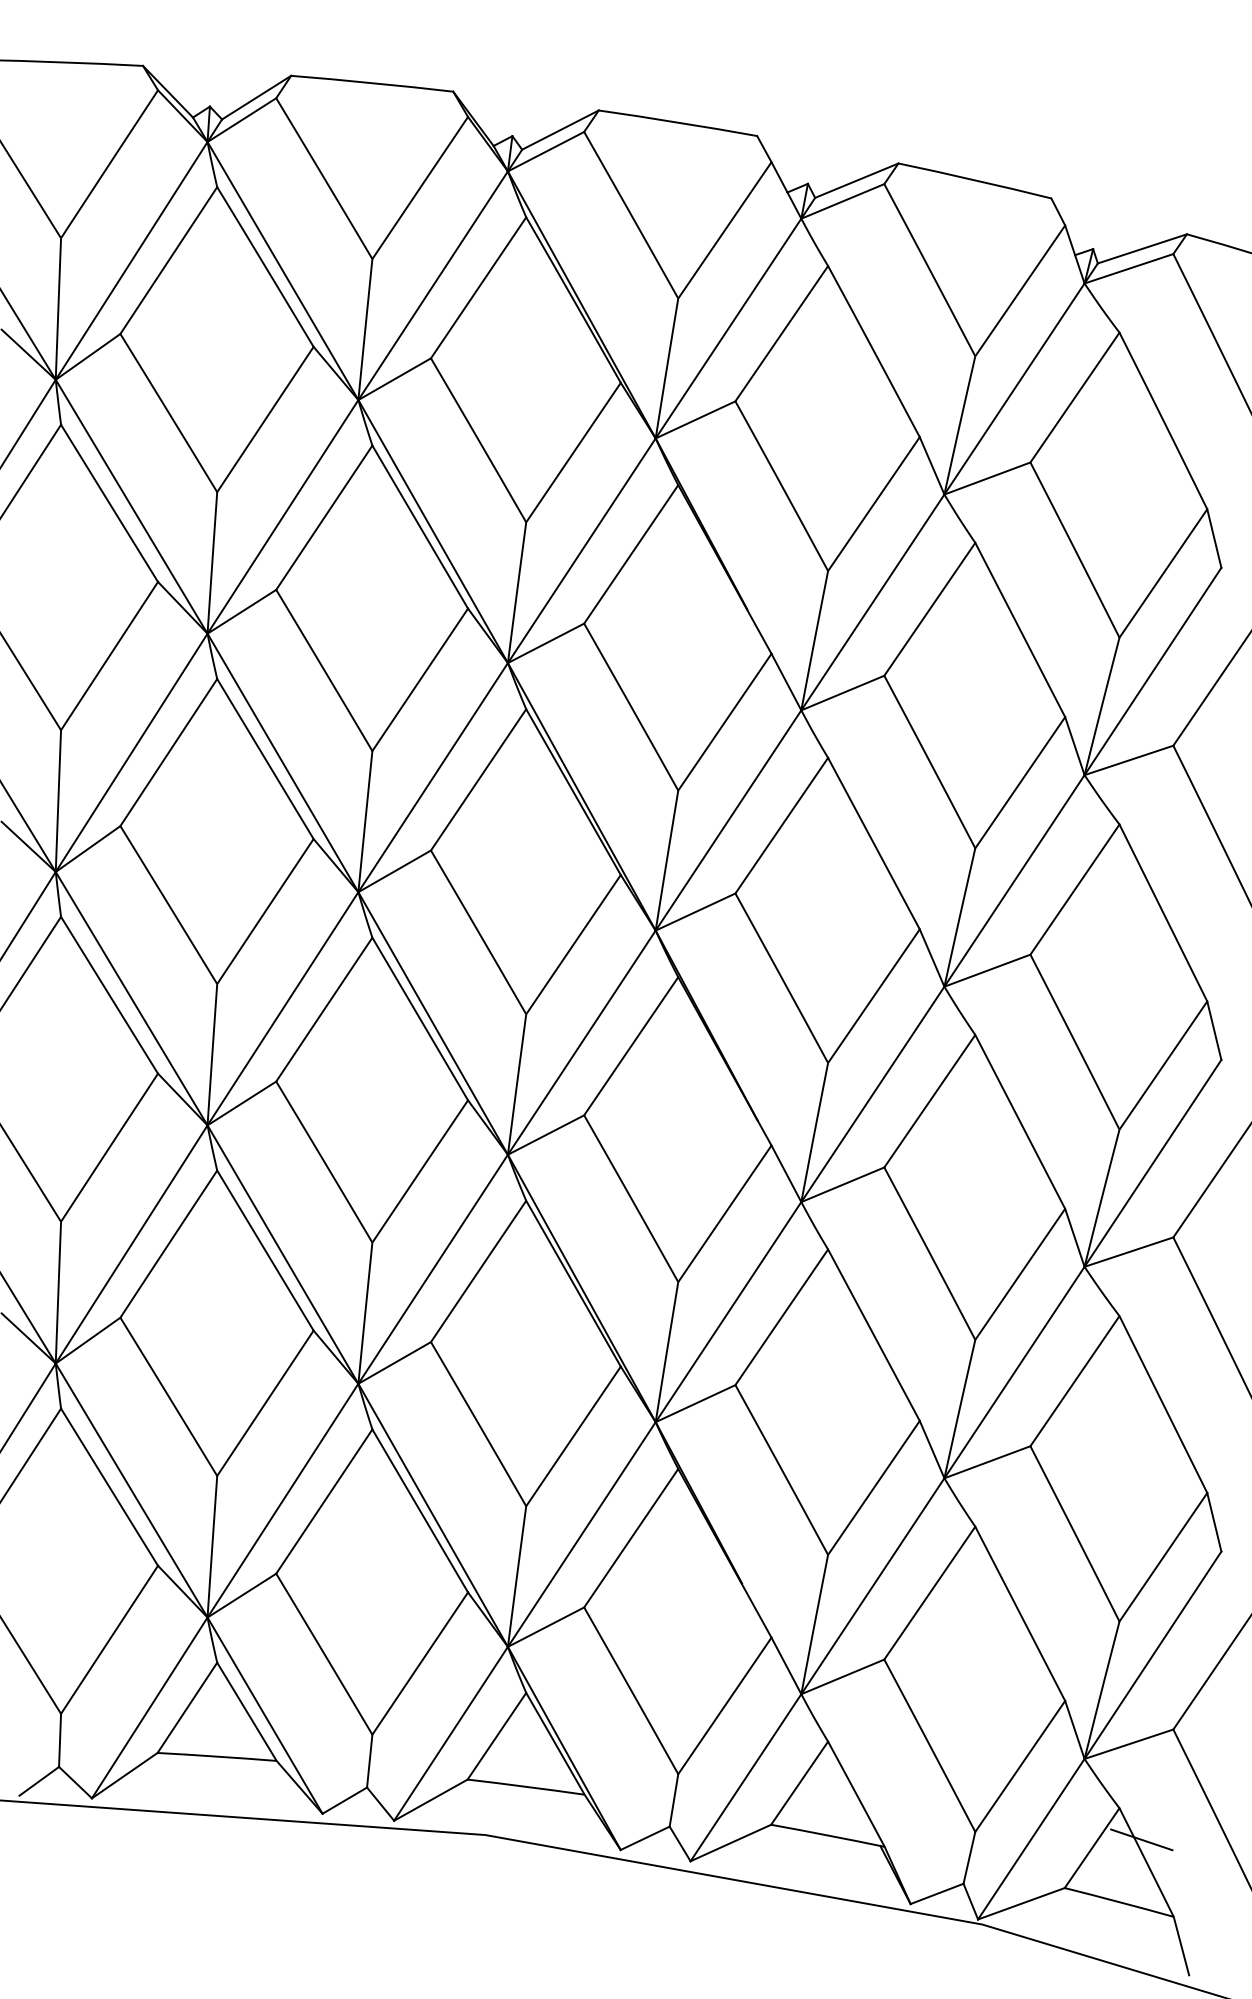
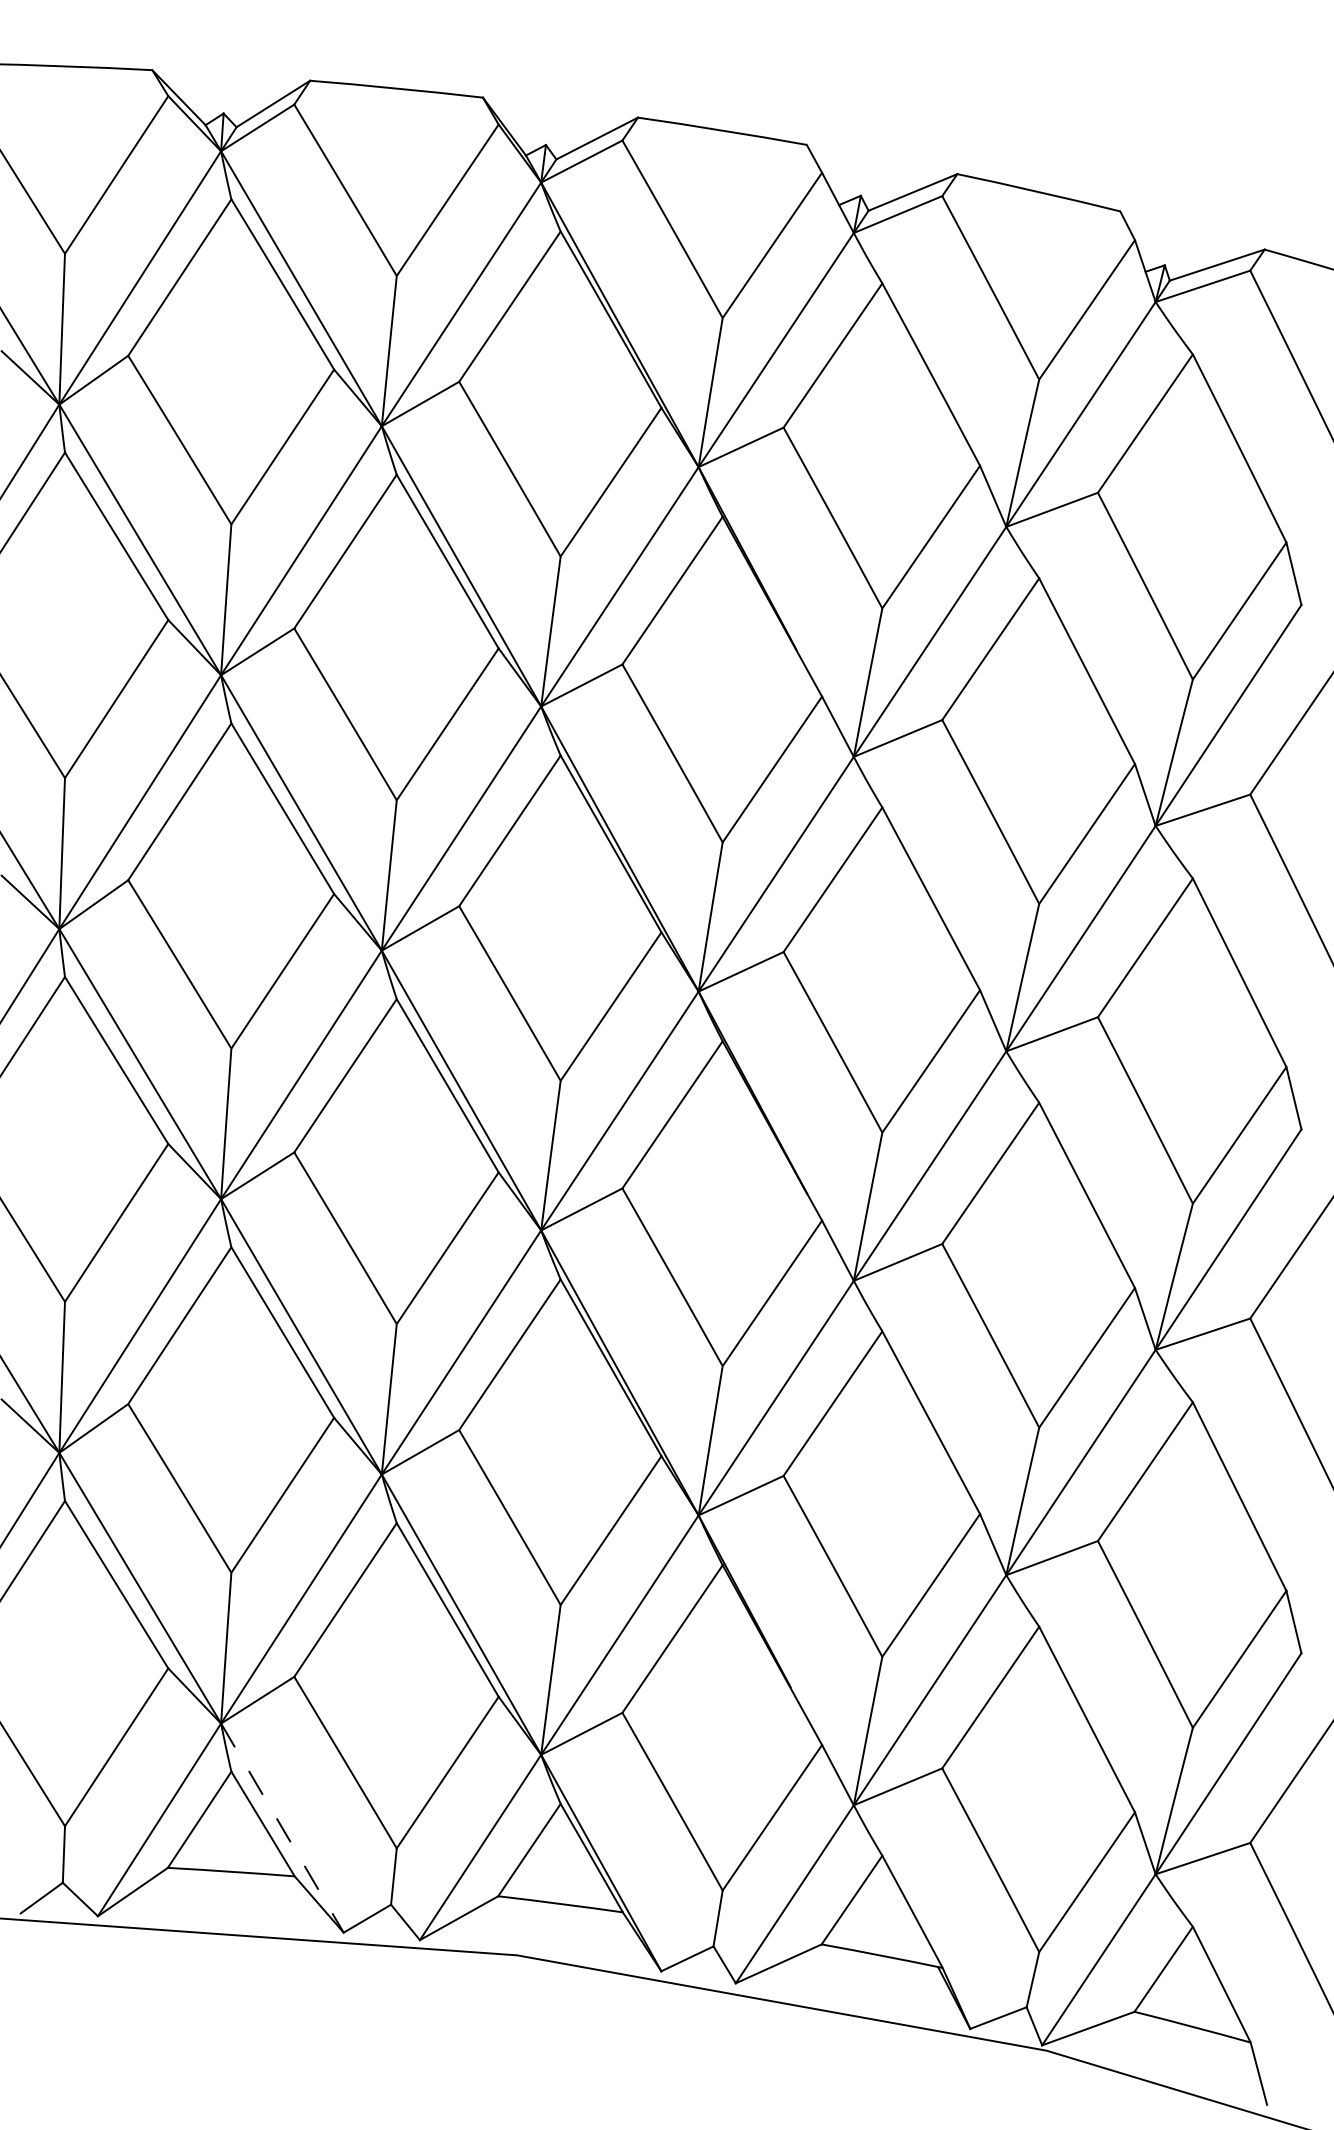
line: (265, 1715) -> (282, 1827), solid -> dashed
line: (1141, 1839) -> (1216, 1960), removed

